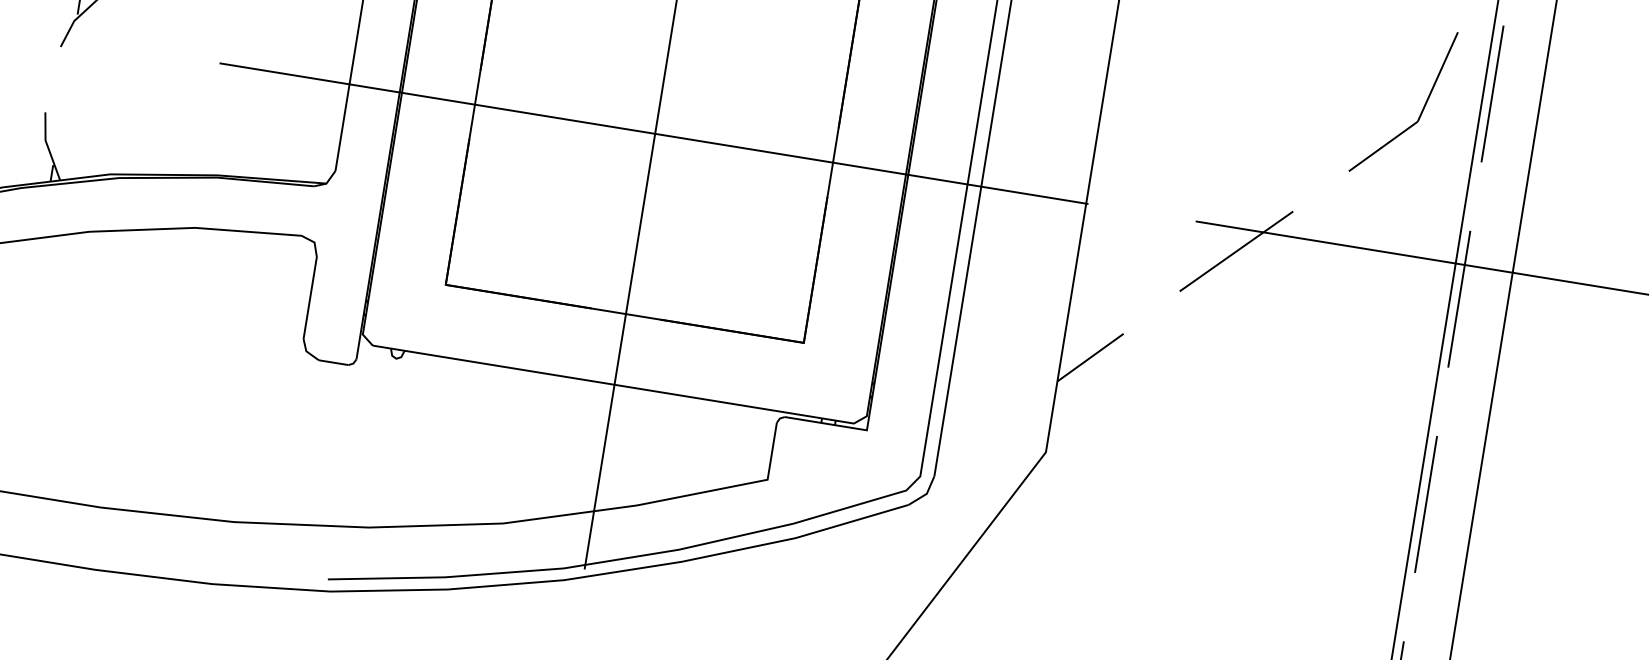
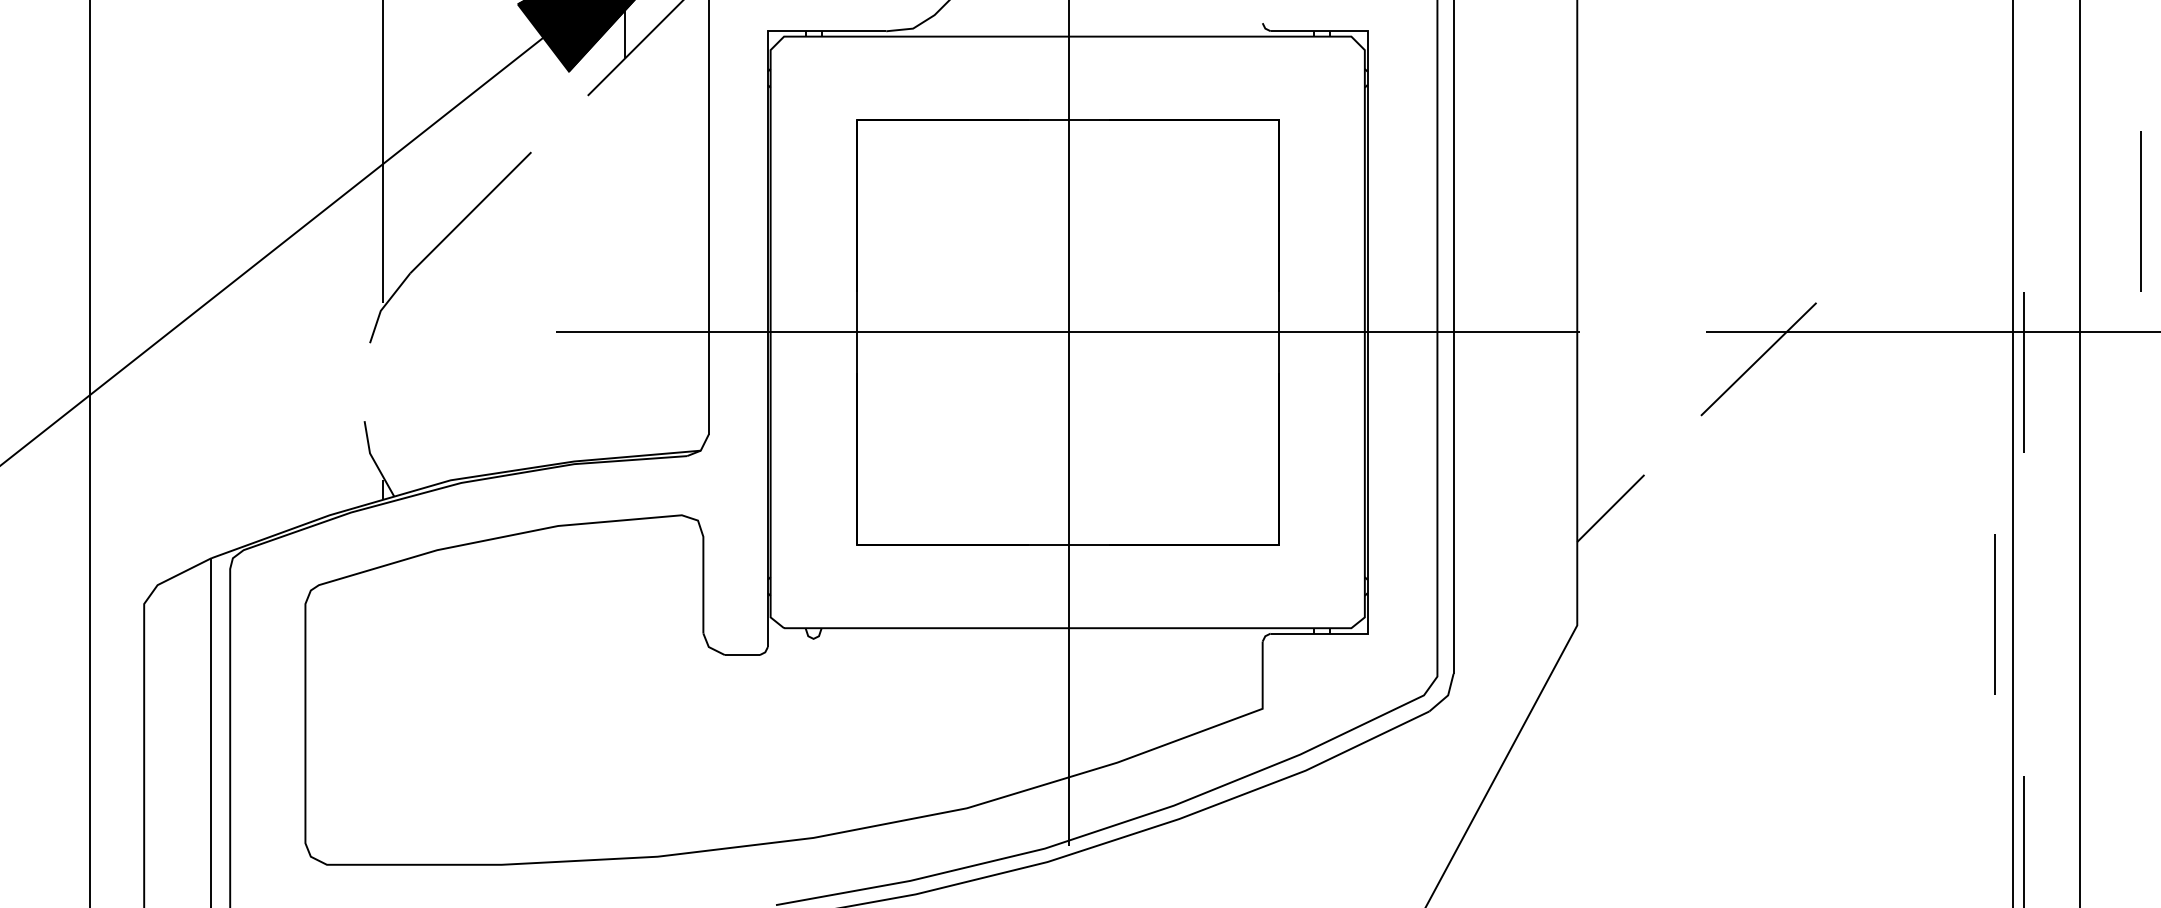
line: (1492, 93) -> (2140, 211), moved
part: (1421, 110) -> (1945, 162), removed
line: (1425, 504) -> (1994, 614), moved

